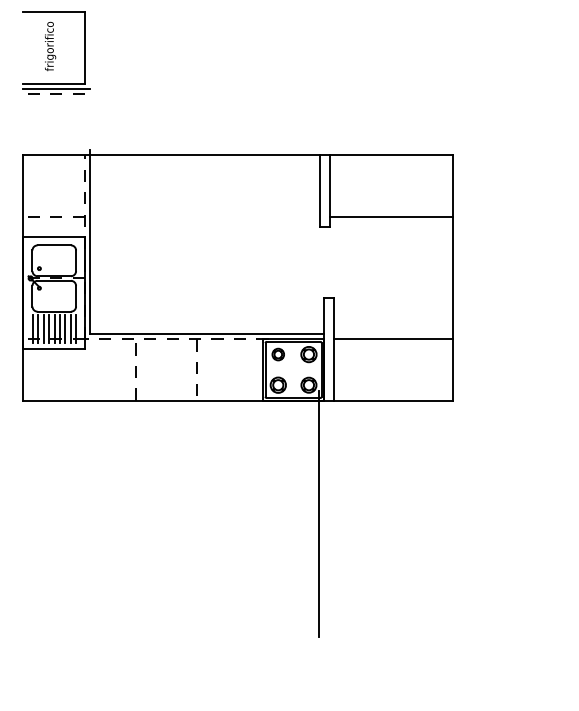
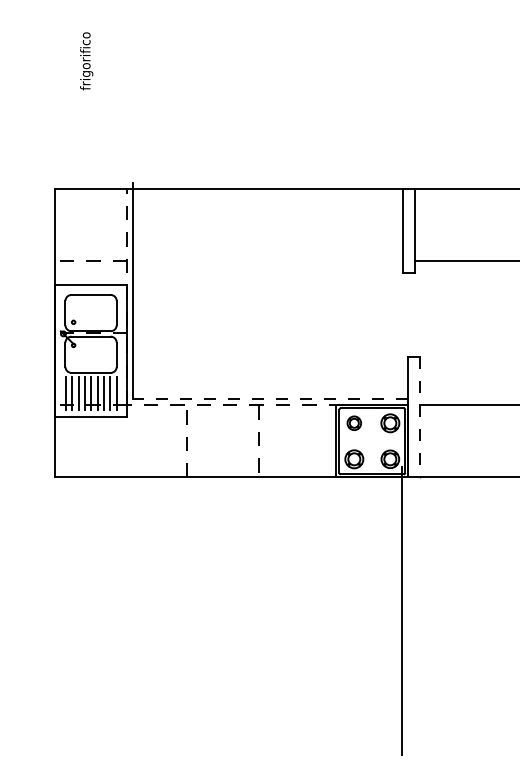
part: (84, 52) -> (126, 68), removed
line: (206, 334) -> (269, 399), solid -> dashed
line: (334, 349) -> (420, 417), solid -> dashed

